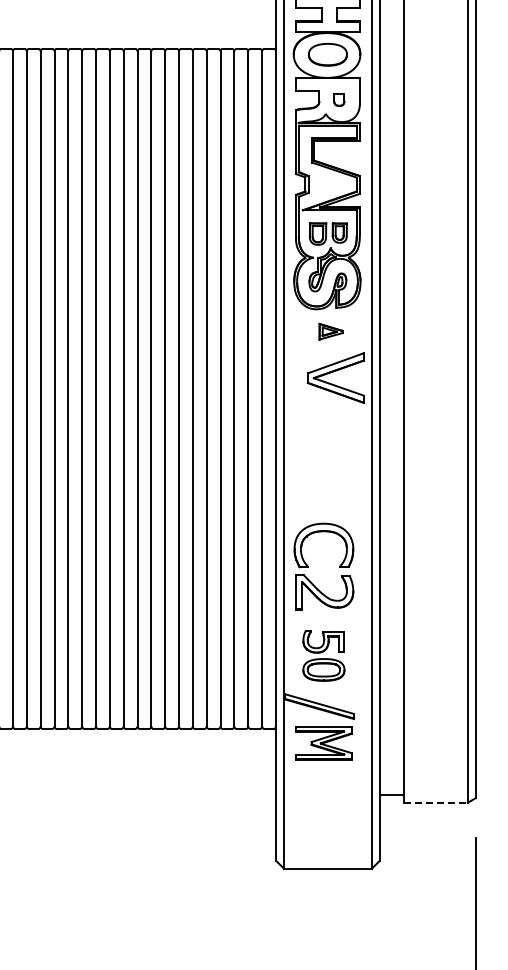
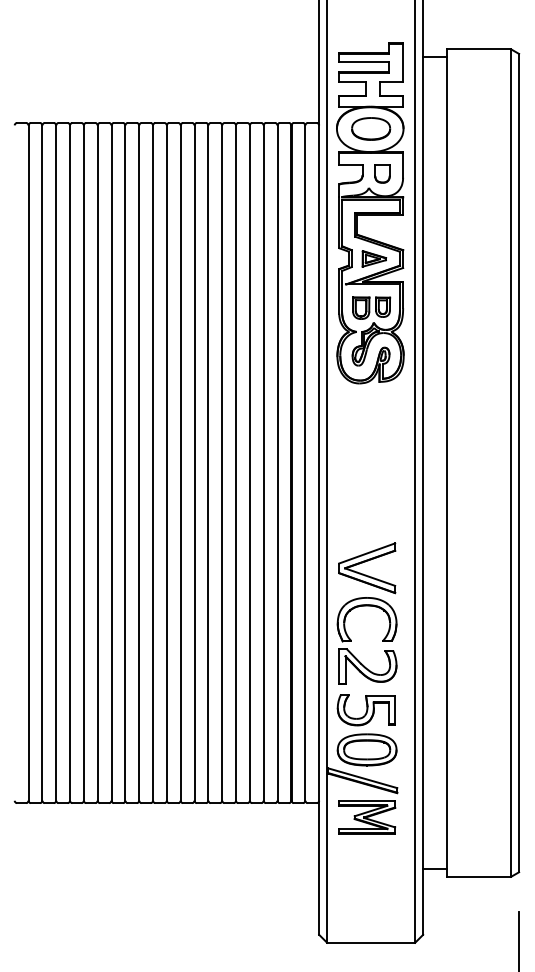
part: (339, 99) -> (382, 173), size x1.43
part: (331, 331) -> (374, 258), moved
part: (335, 384) -> (366, 574), moved
part: (323, 656) -> (366, 730), size x1.43
line: (436, 802) -> (479, 876), dashed -> solid

